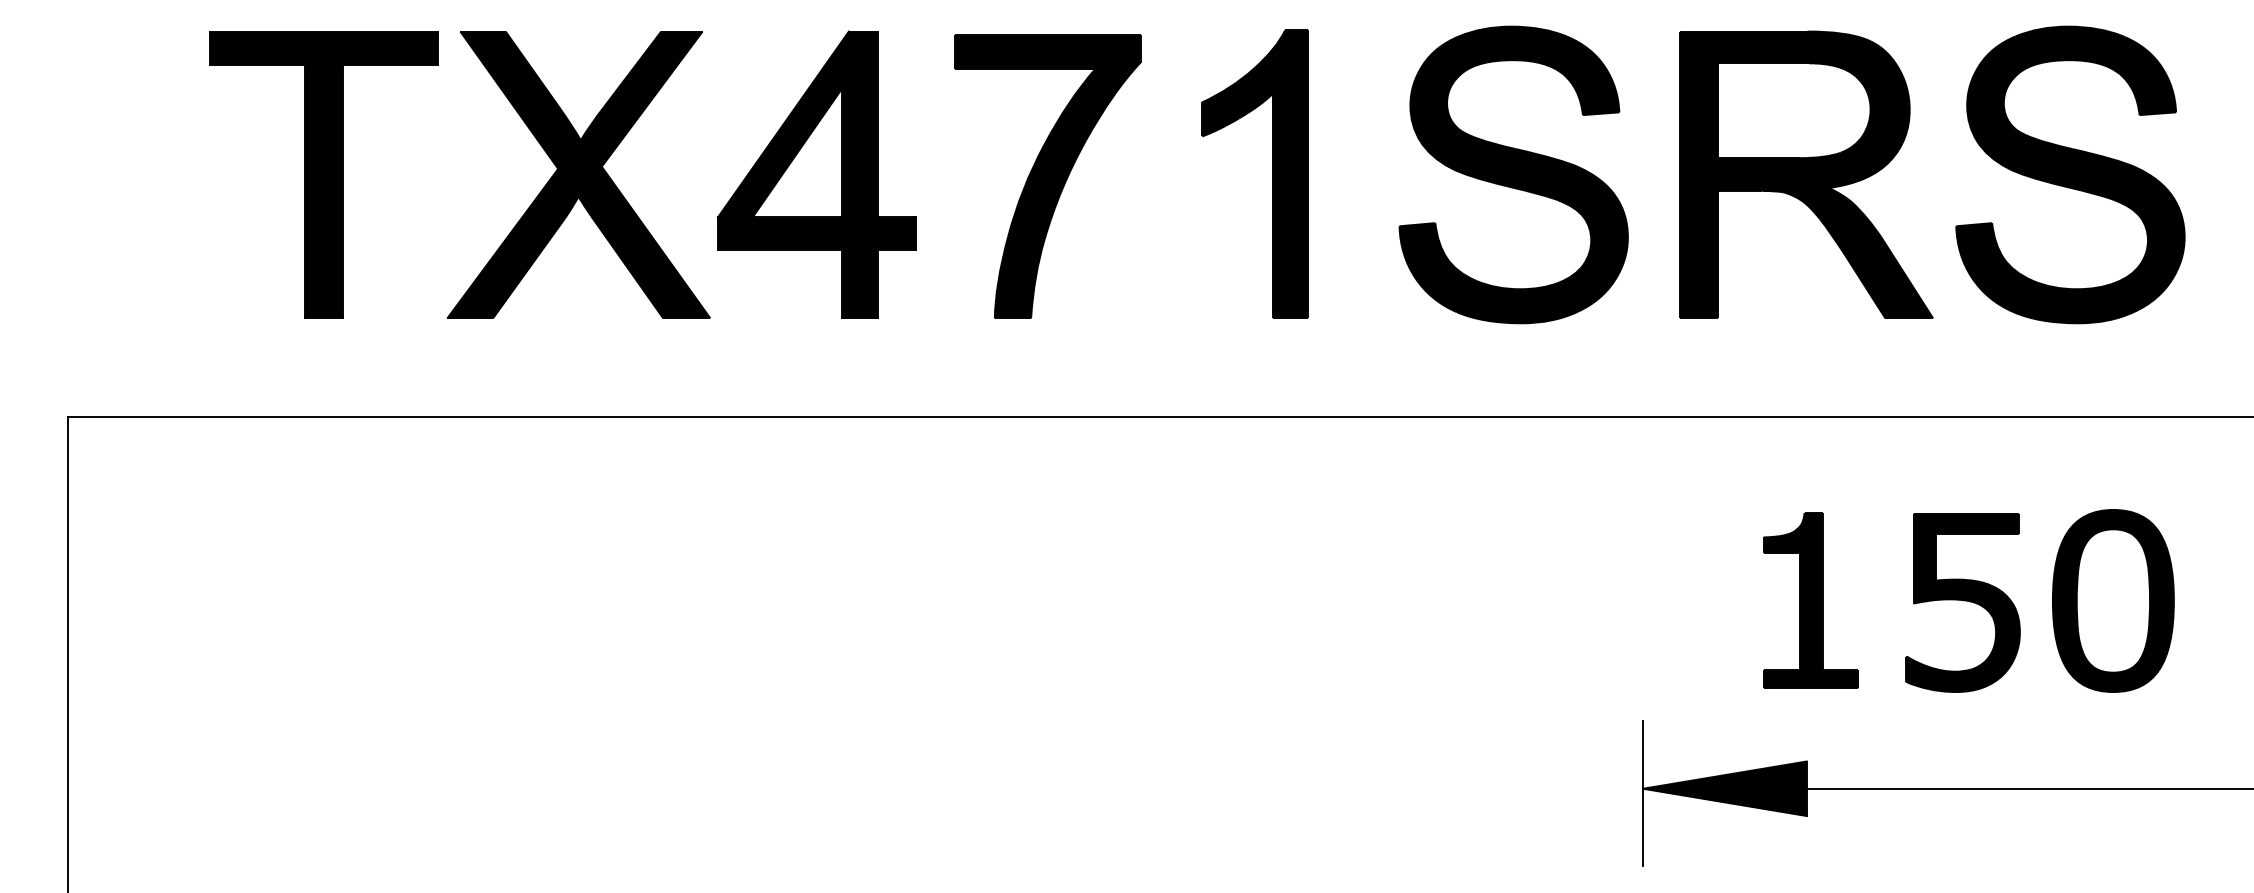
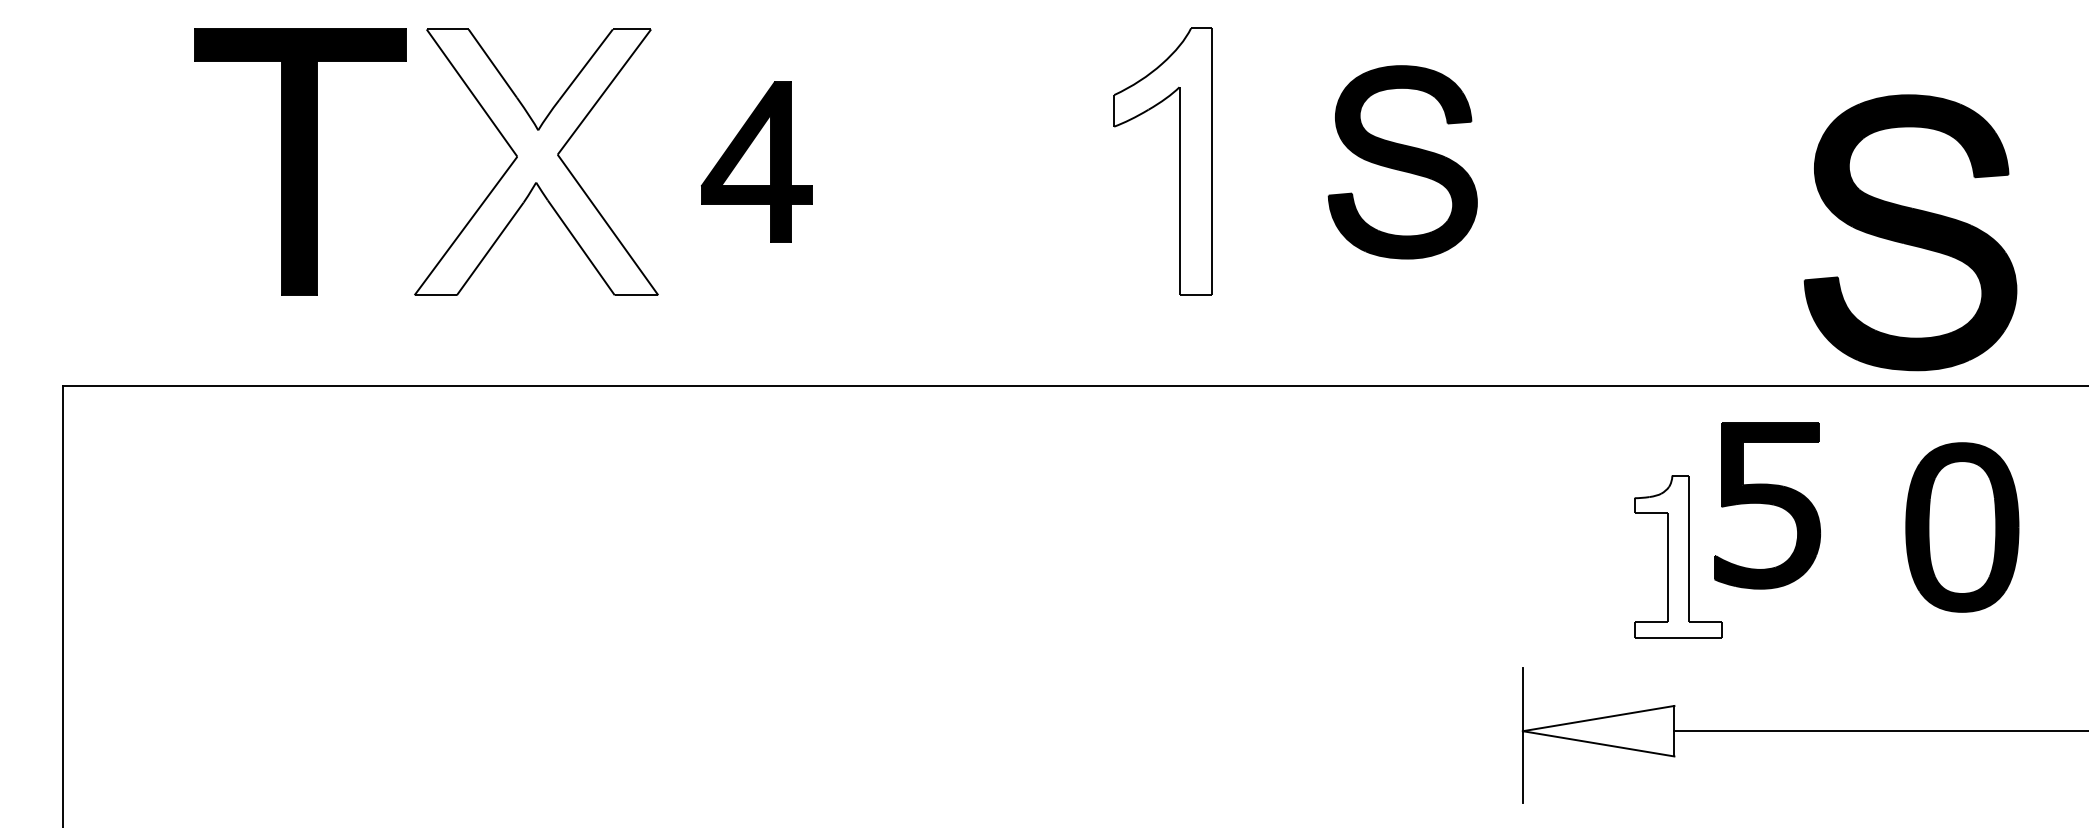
fill: (578, 174) -> (536, 161), removed
part: (816, 174) -> (756, 161), size x0.6
fill: (1254, 174) -> (1162, 161), removed
part: (1513, 174) -> (1402, 161), size x0.7
part: (1806, 174) -> (1674, 161), removed
part: (2070, 174) -> (1910, 232), moved
part: (1047, 176) -> (970, 163), removed
fill: (1810, 600) -> (1677, 556), removed
part: (2113, 600) -> (1962, 527), moved
part: (1962, 602) -> (1766, 505), moved
fill: (1724, 788) -> (1598, 730), removed

